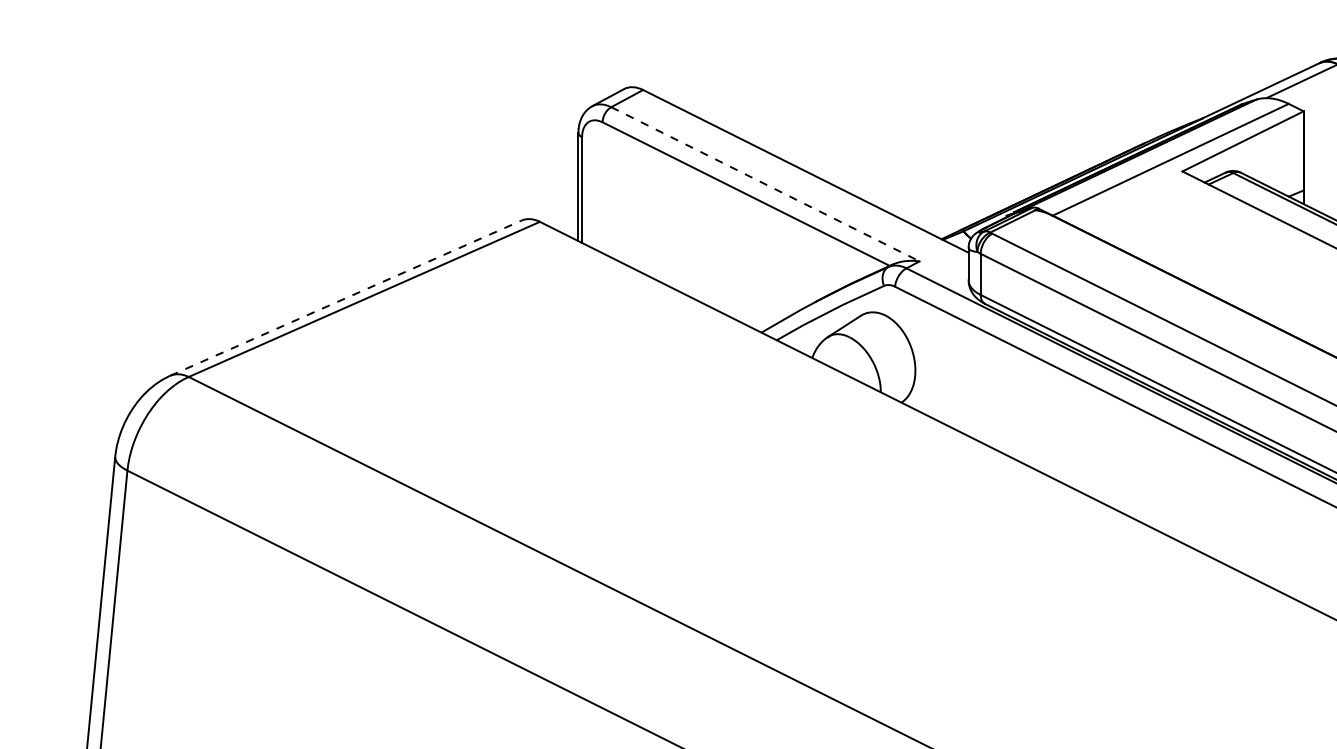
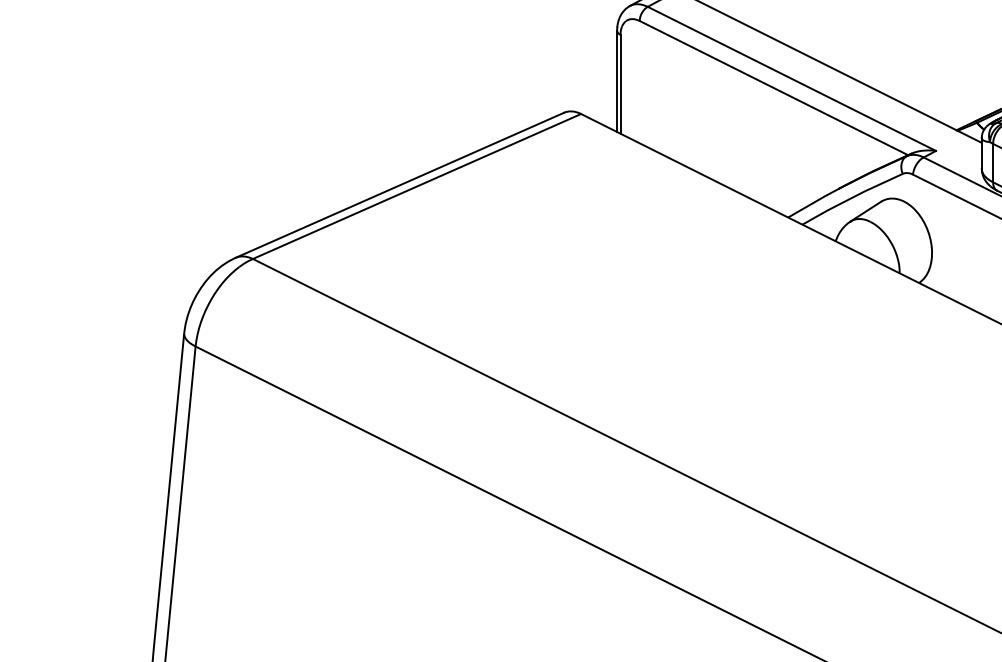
line: (765, 184) -> (791, 79), dashed -> solid
line: (346, 298) -> (400, 185), dashed -> solid

